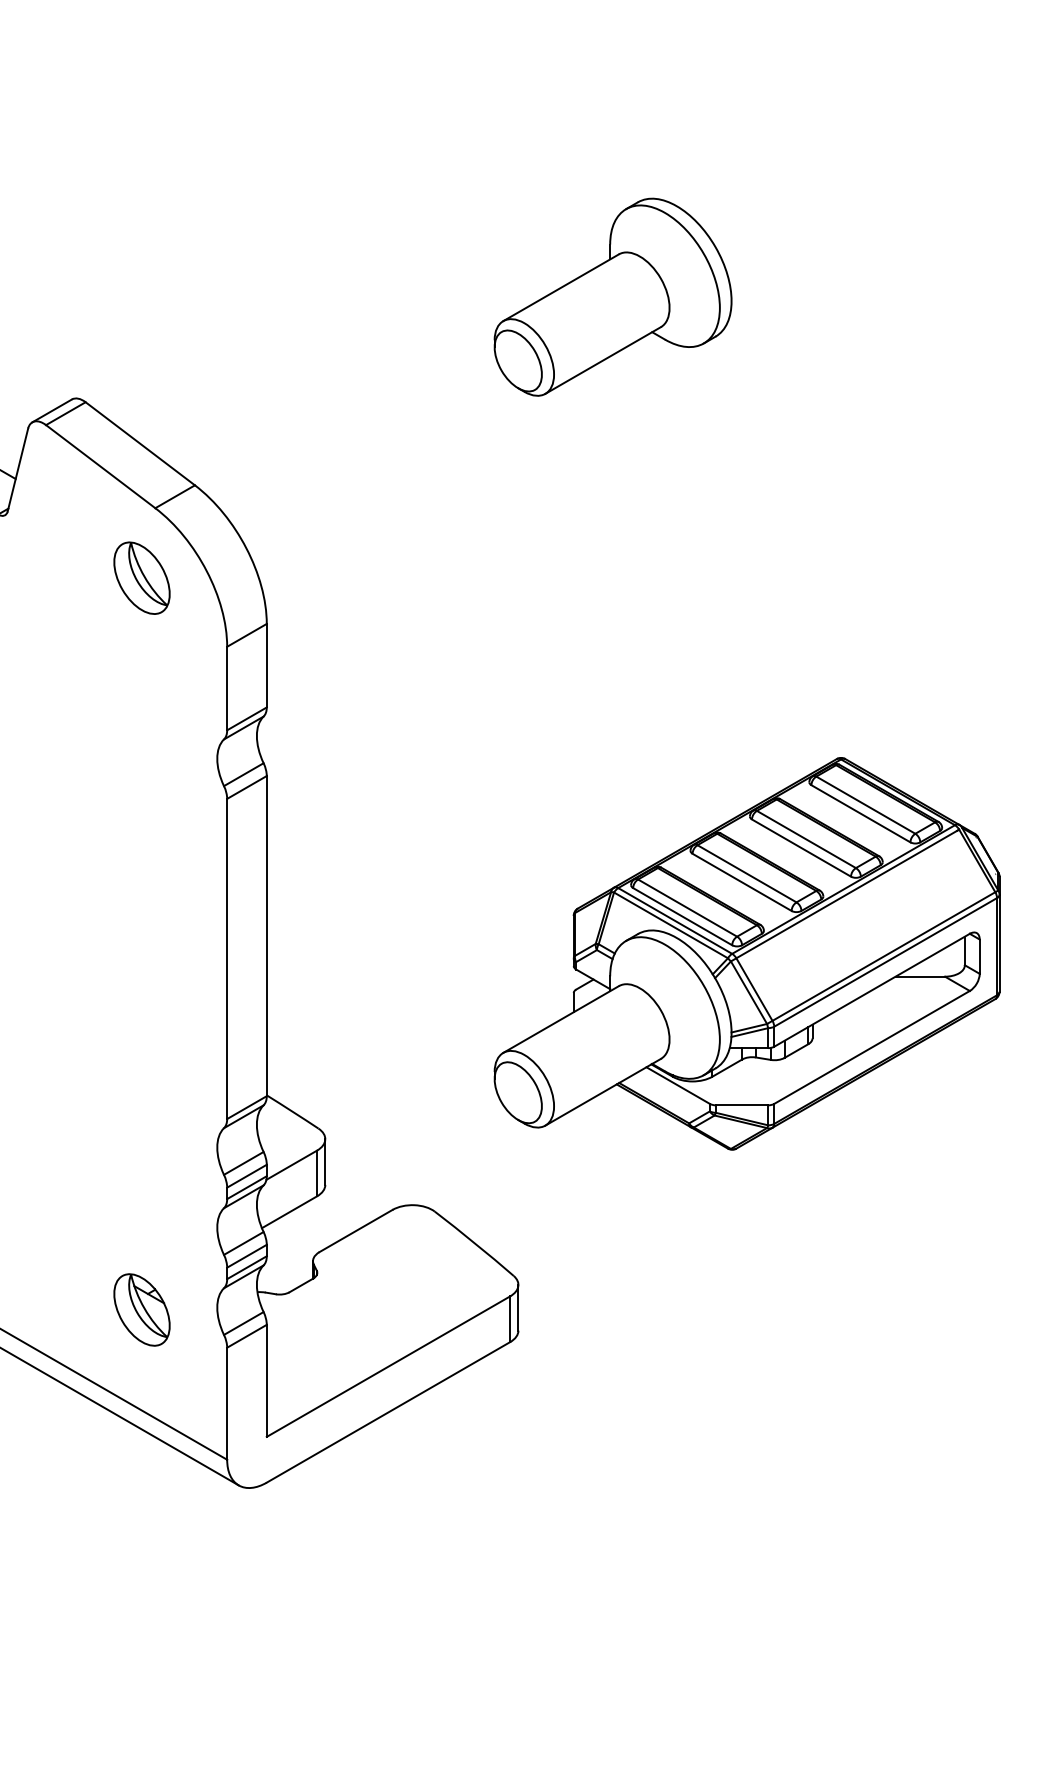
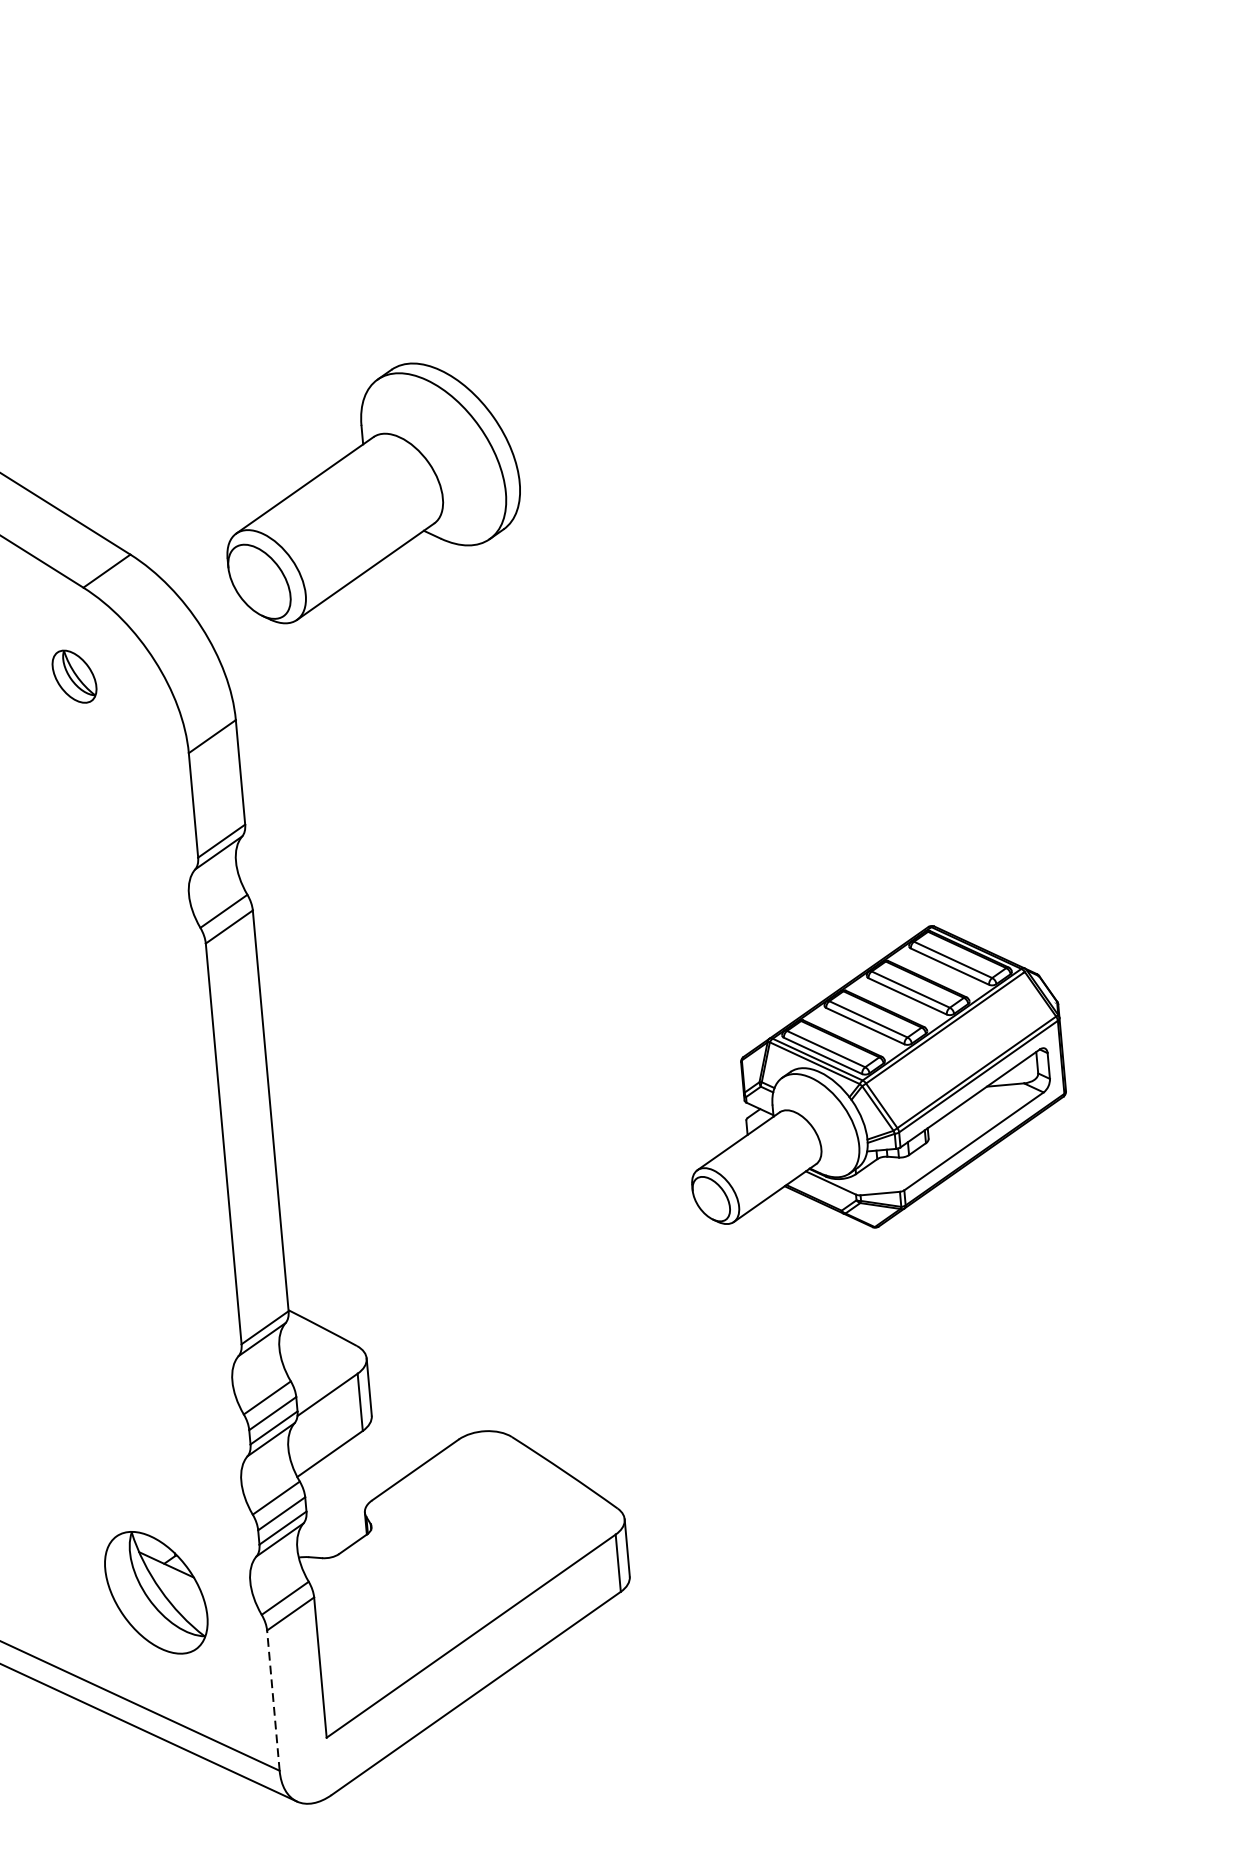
part: (612, 296) -> (370, 490), moved
part: (141, 577) -> (73, 675), size x0.6
part: (746, 953) -> (873, 1079), size x0.6
part: (141, 1309) -> (155, 1592), size x1.4
line: (227, 1403) -> (273, 1700), solid -> dashed

